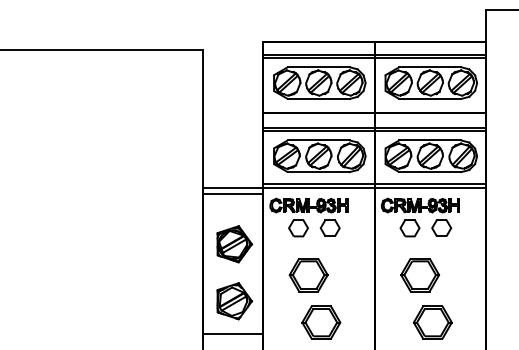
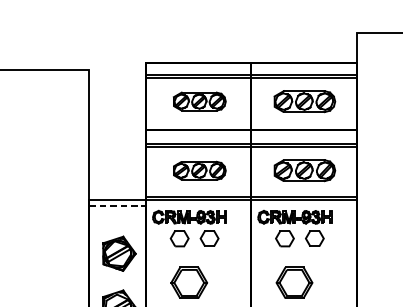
part: (319, 82) -> (199, 101), size x0.6
part: (430, 82) -> (304, 101), size x0.7
part: (430, 155) -> (304, 170), size x0.7
part: (319, 156) -> (199, 170), size x0.6
line: (233, 193) -> (118, 205), solid -> dashed

